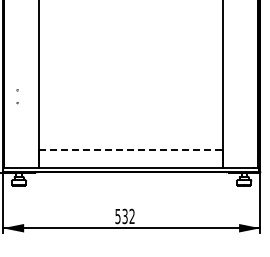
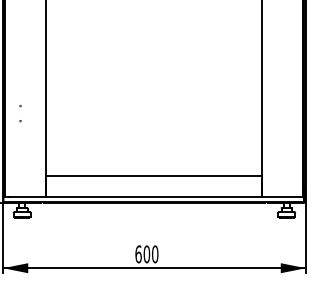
line: (131, 149) -> (154, 175), dashed -> solid
text: (124, 216) -> (146, 254), 532 -> 600

